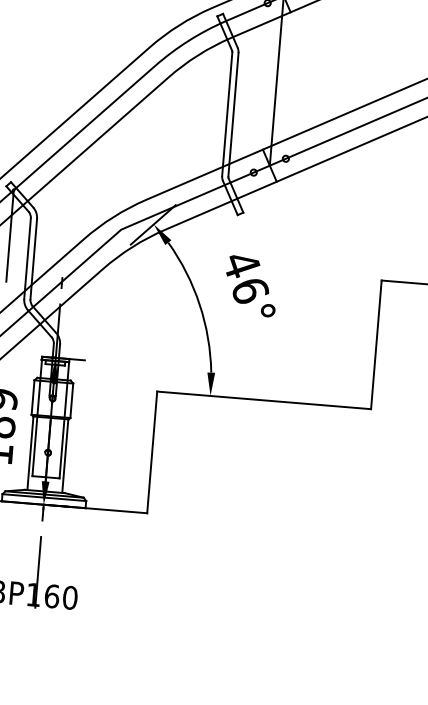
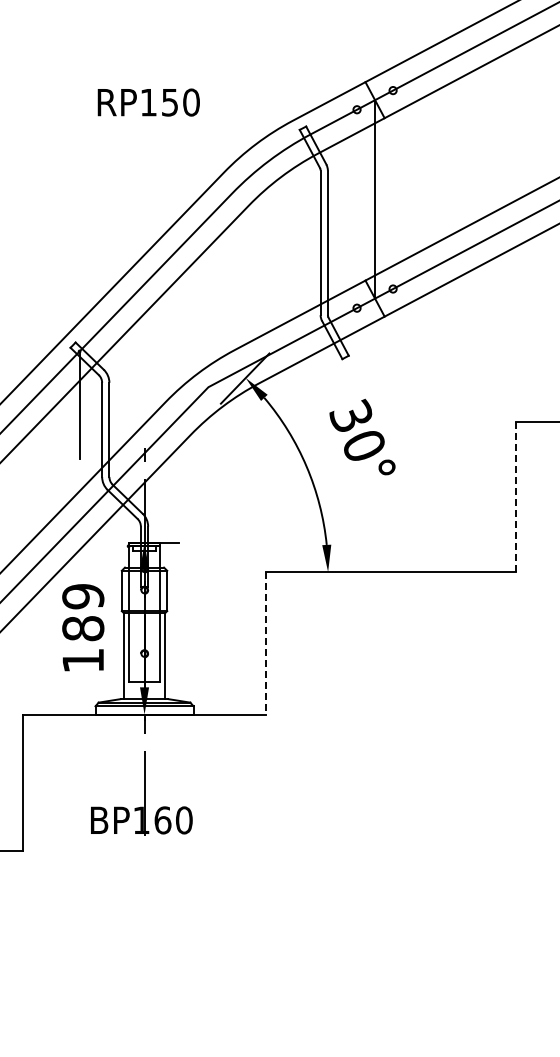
text: (245, 277) -> (357, 430), 46° -> 30°
line: (376, 345) -> (516, 497), solid -> dashed
line: (152, 452) -> (265, 643), solid -> dashed

